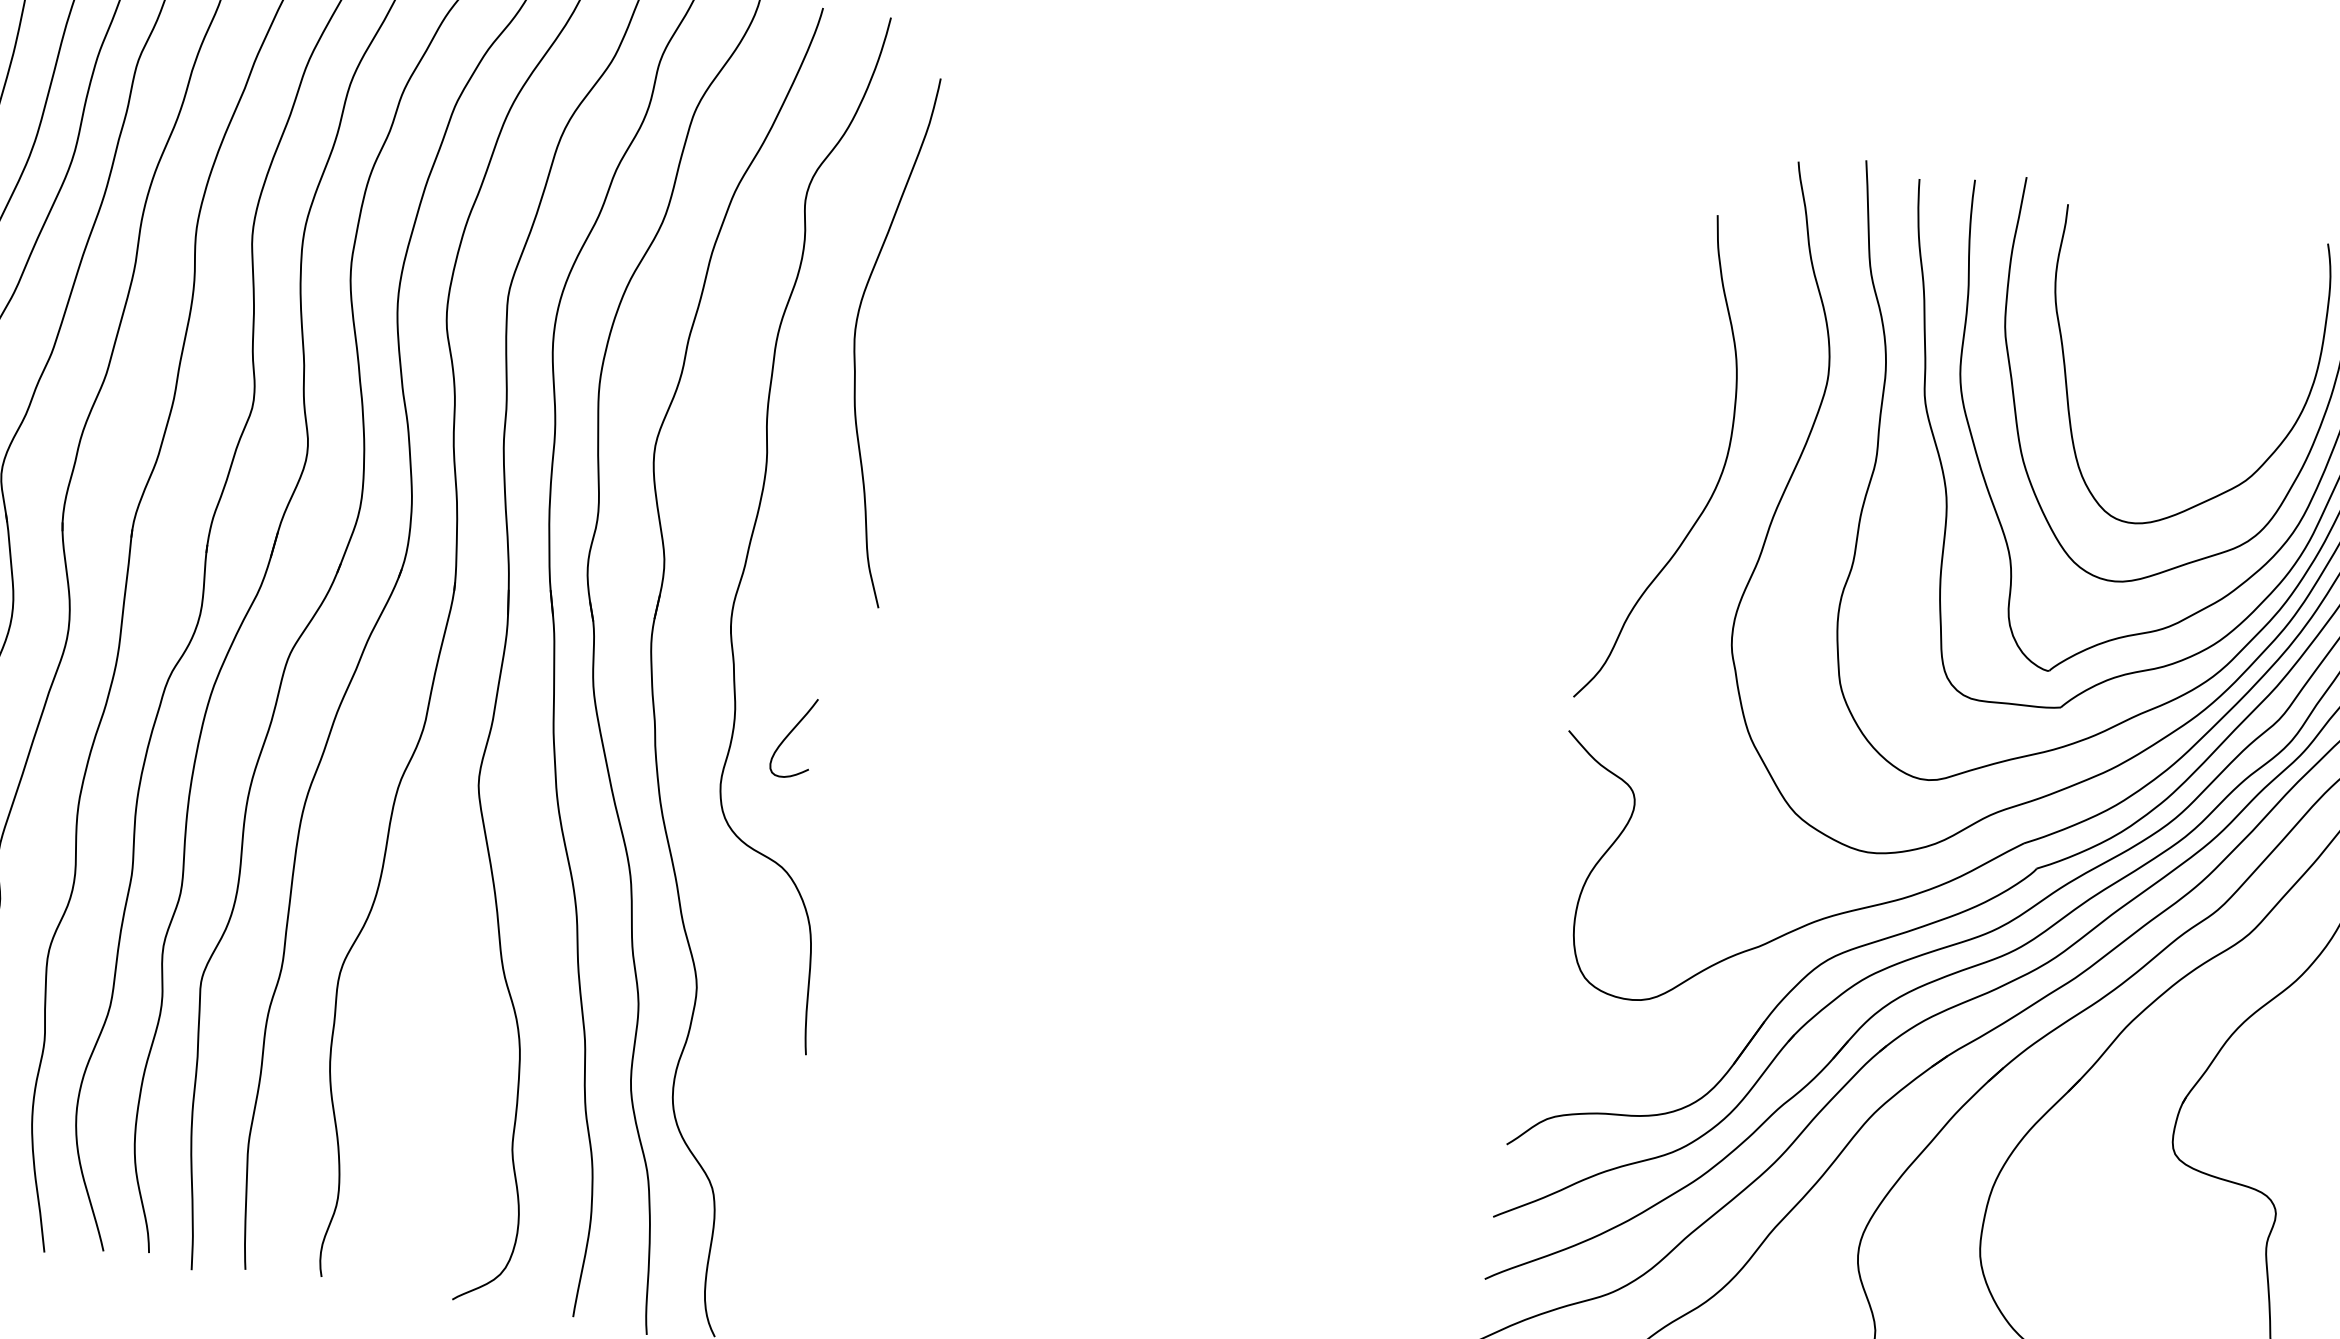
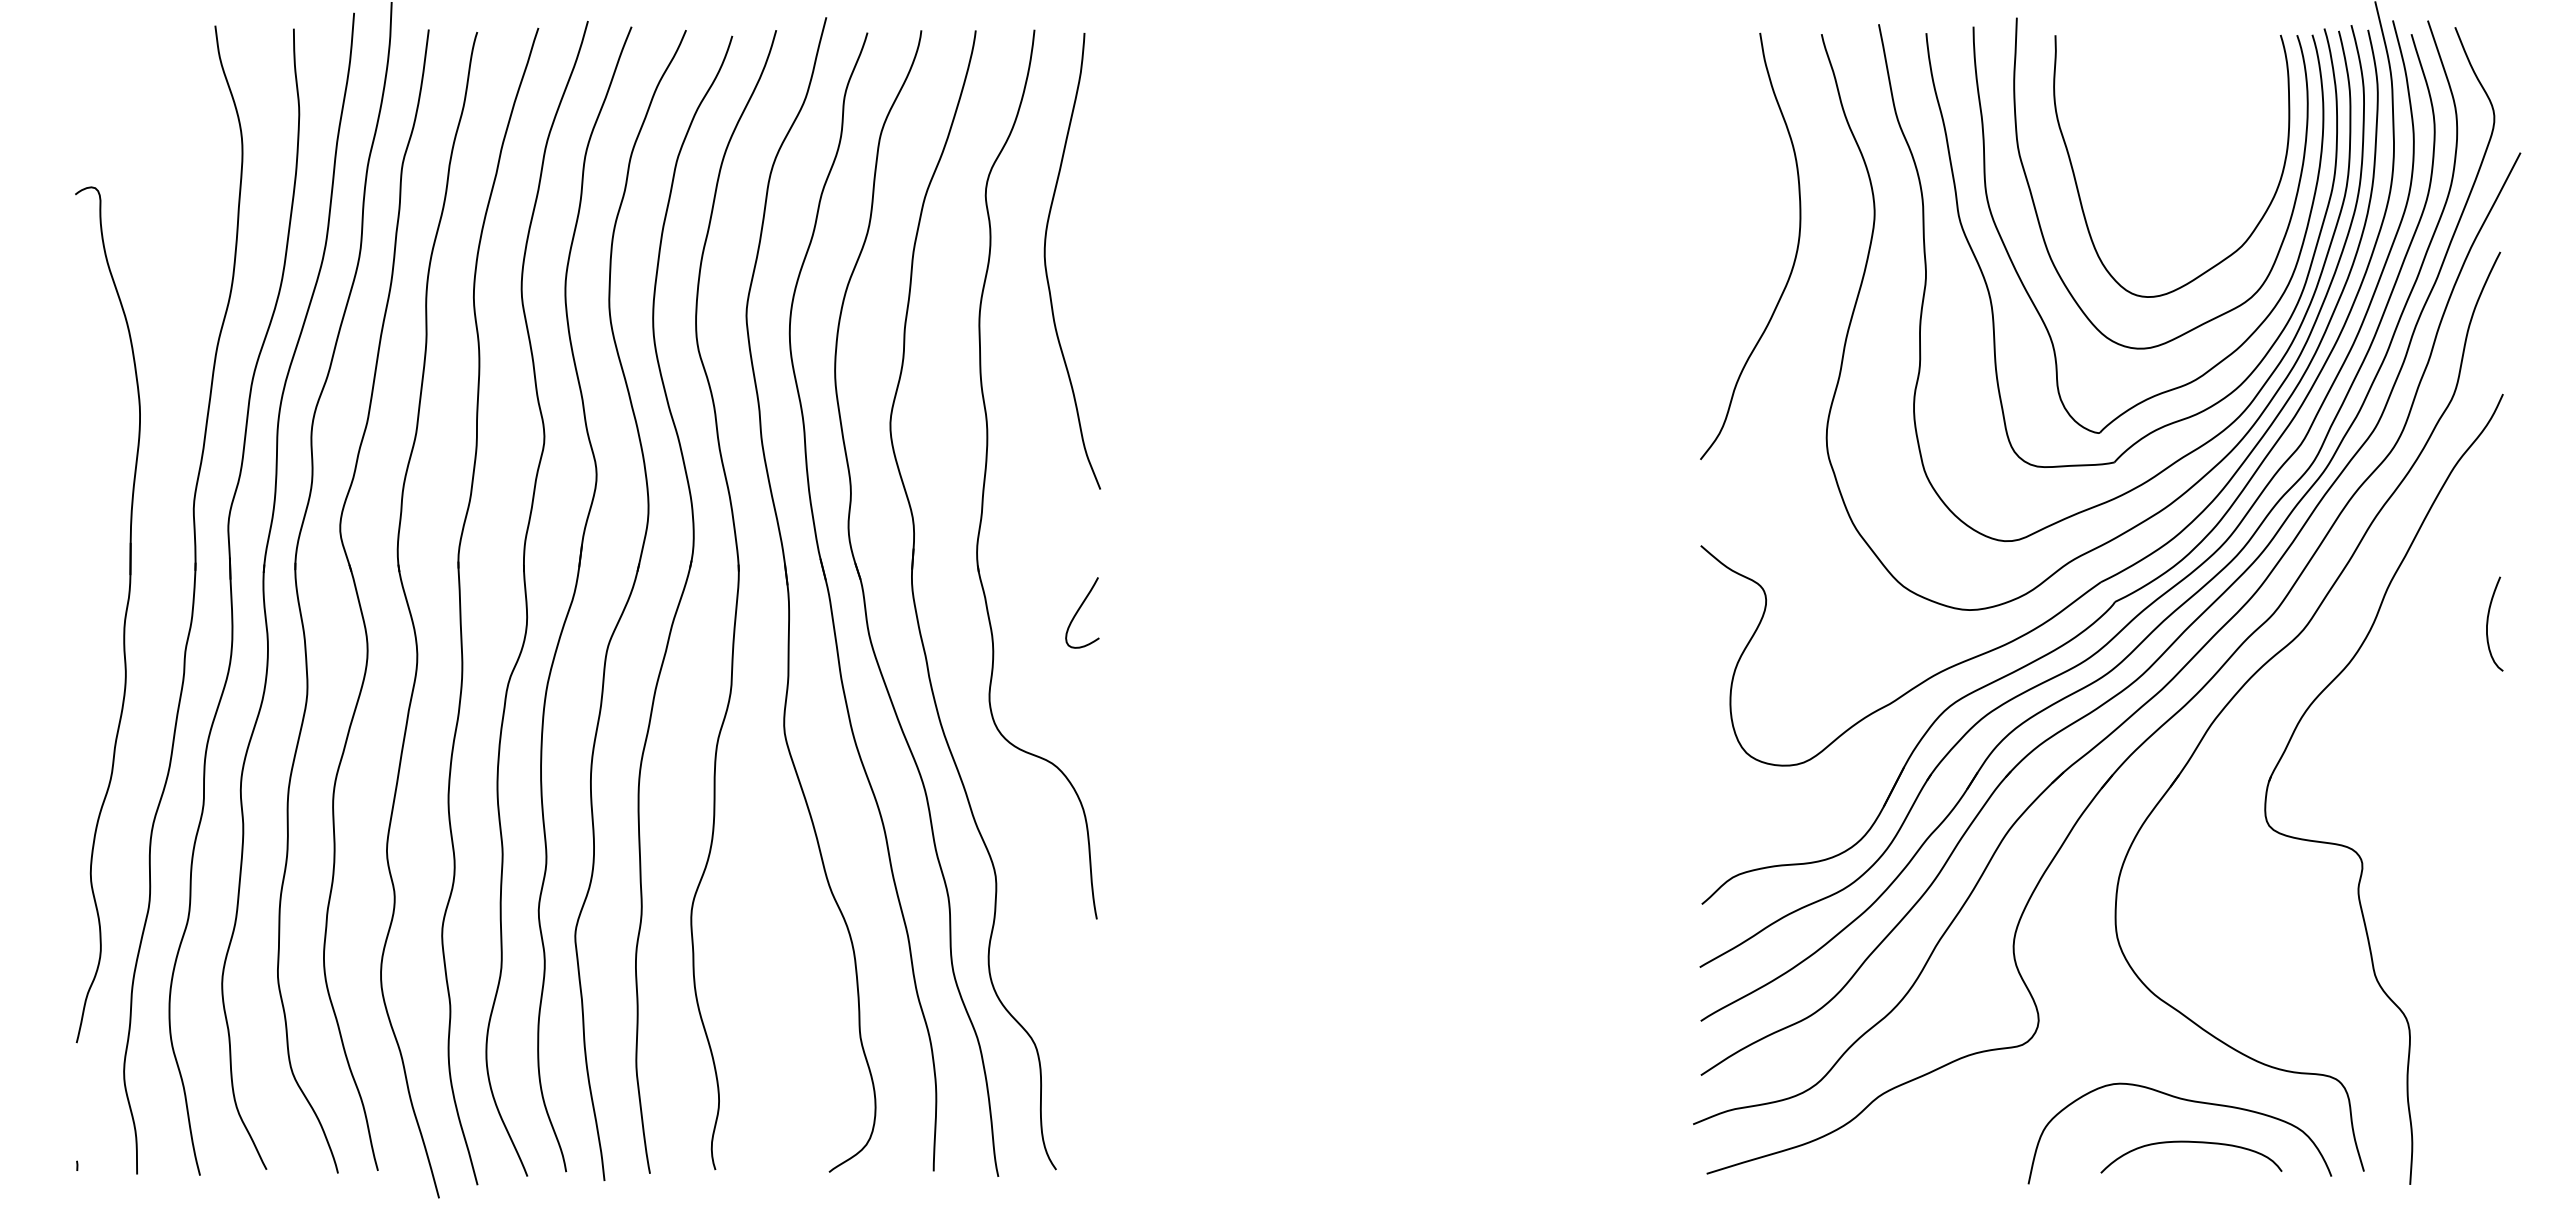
curve: (856, 337) -> (1046, 263), moved
curve: (1717, 480) -> (1794, 257), moved
curve: (790, 734) -> (1079, 610), moved

